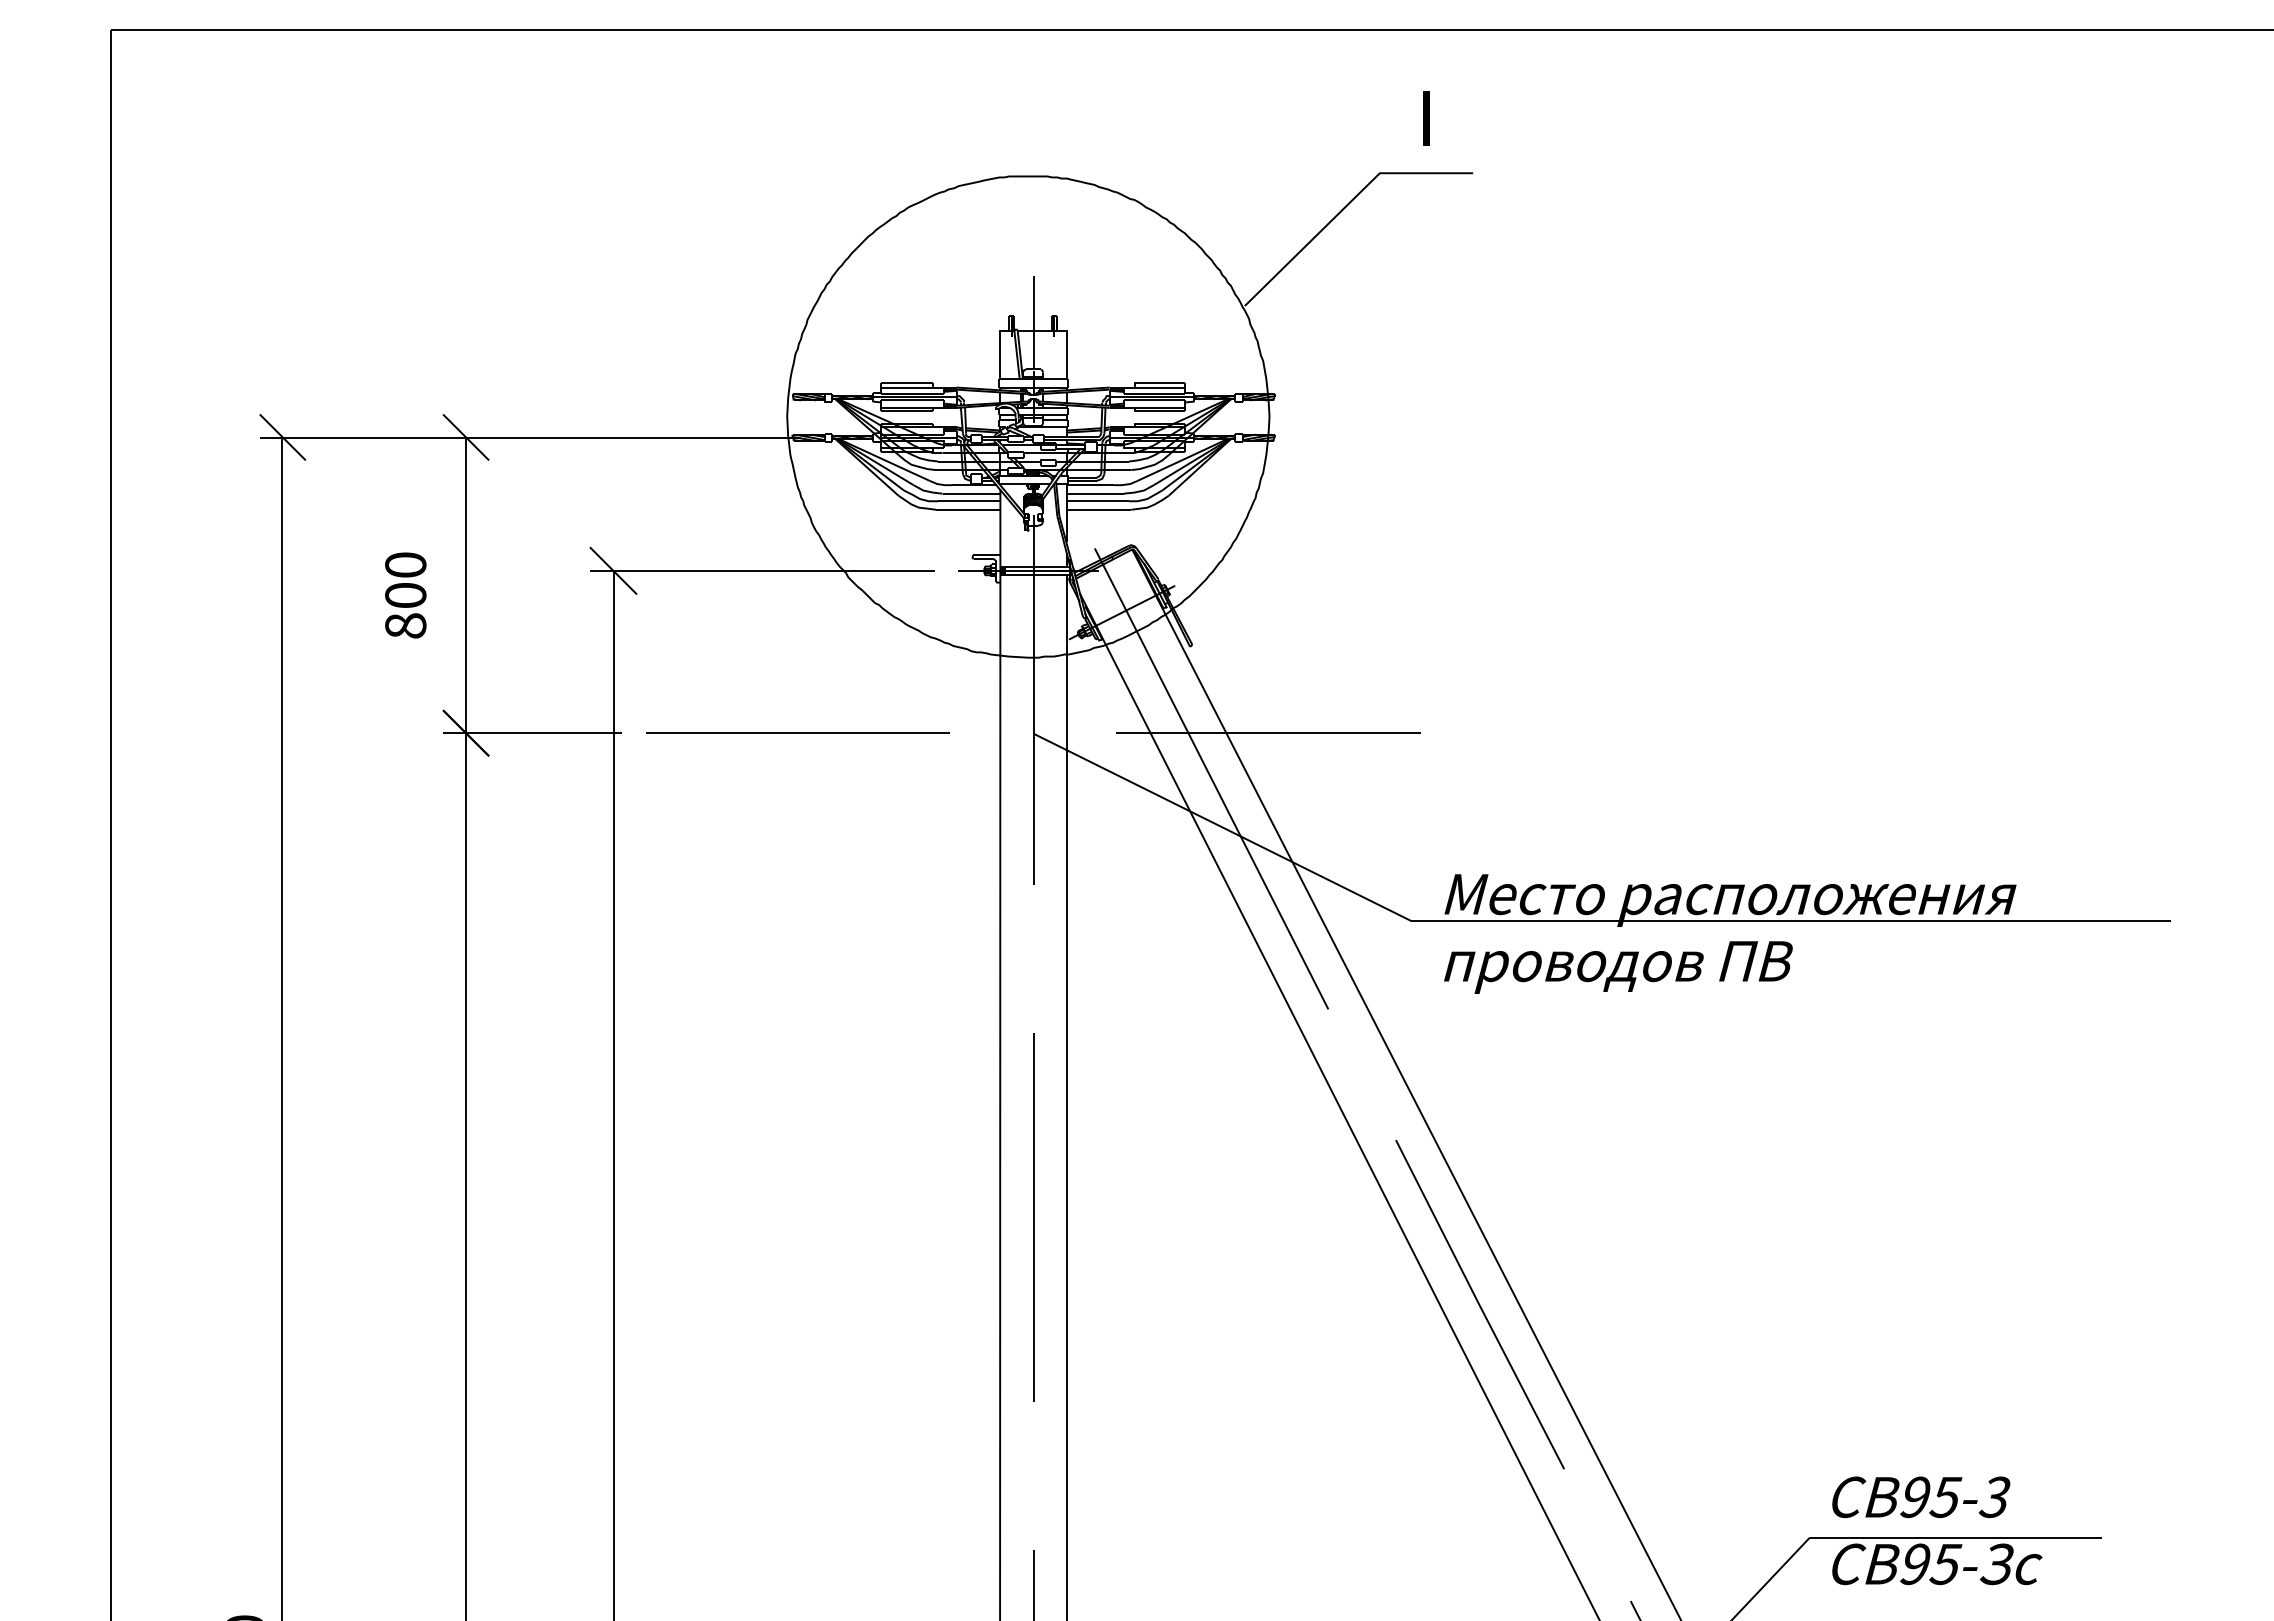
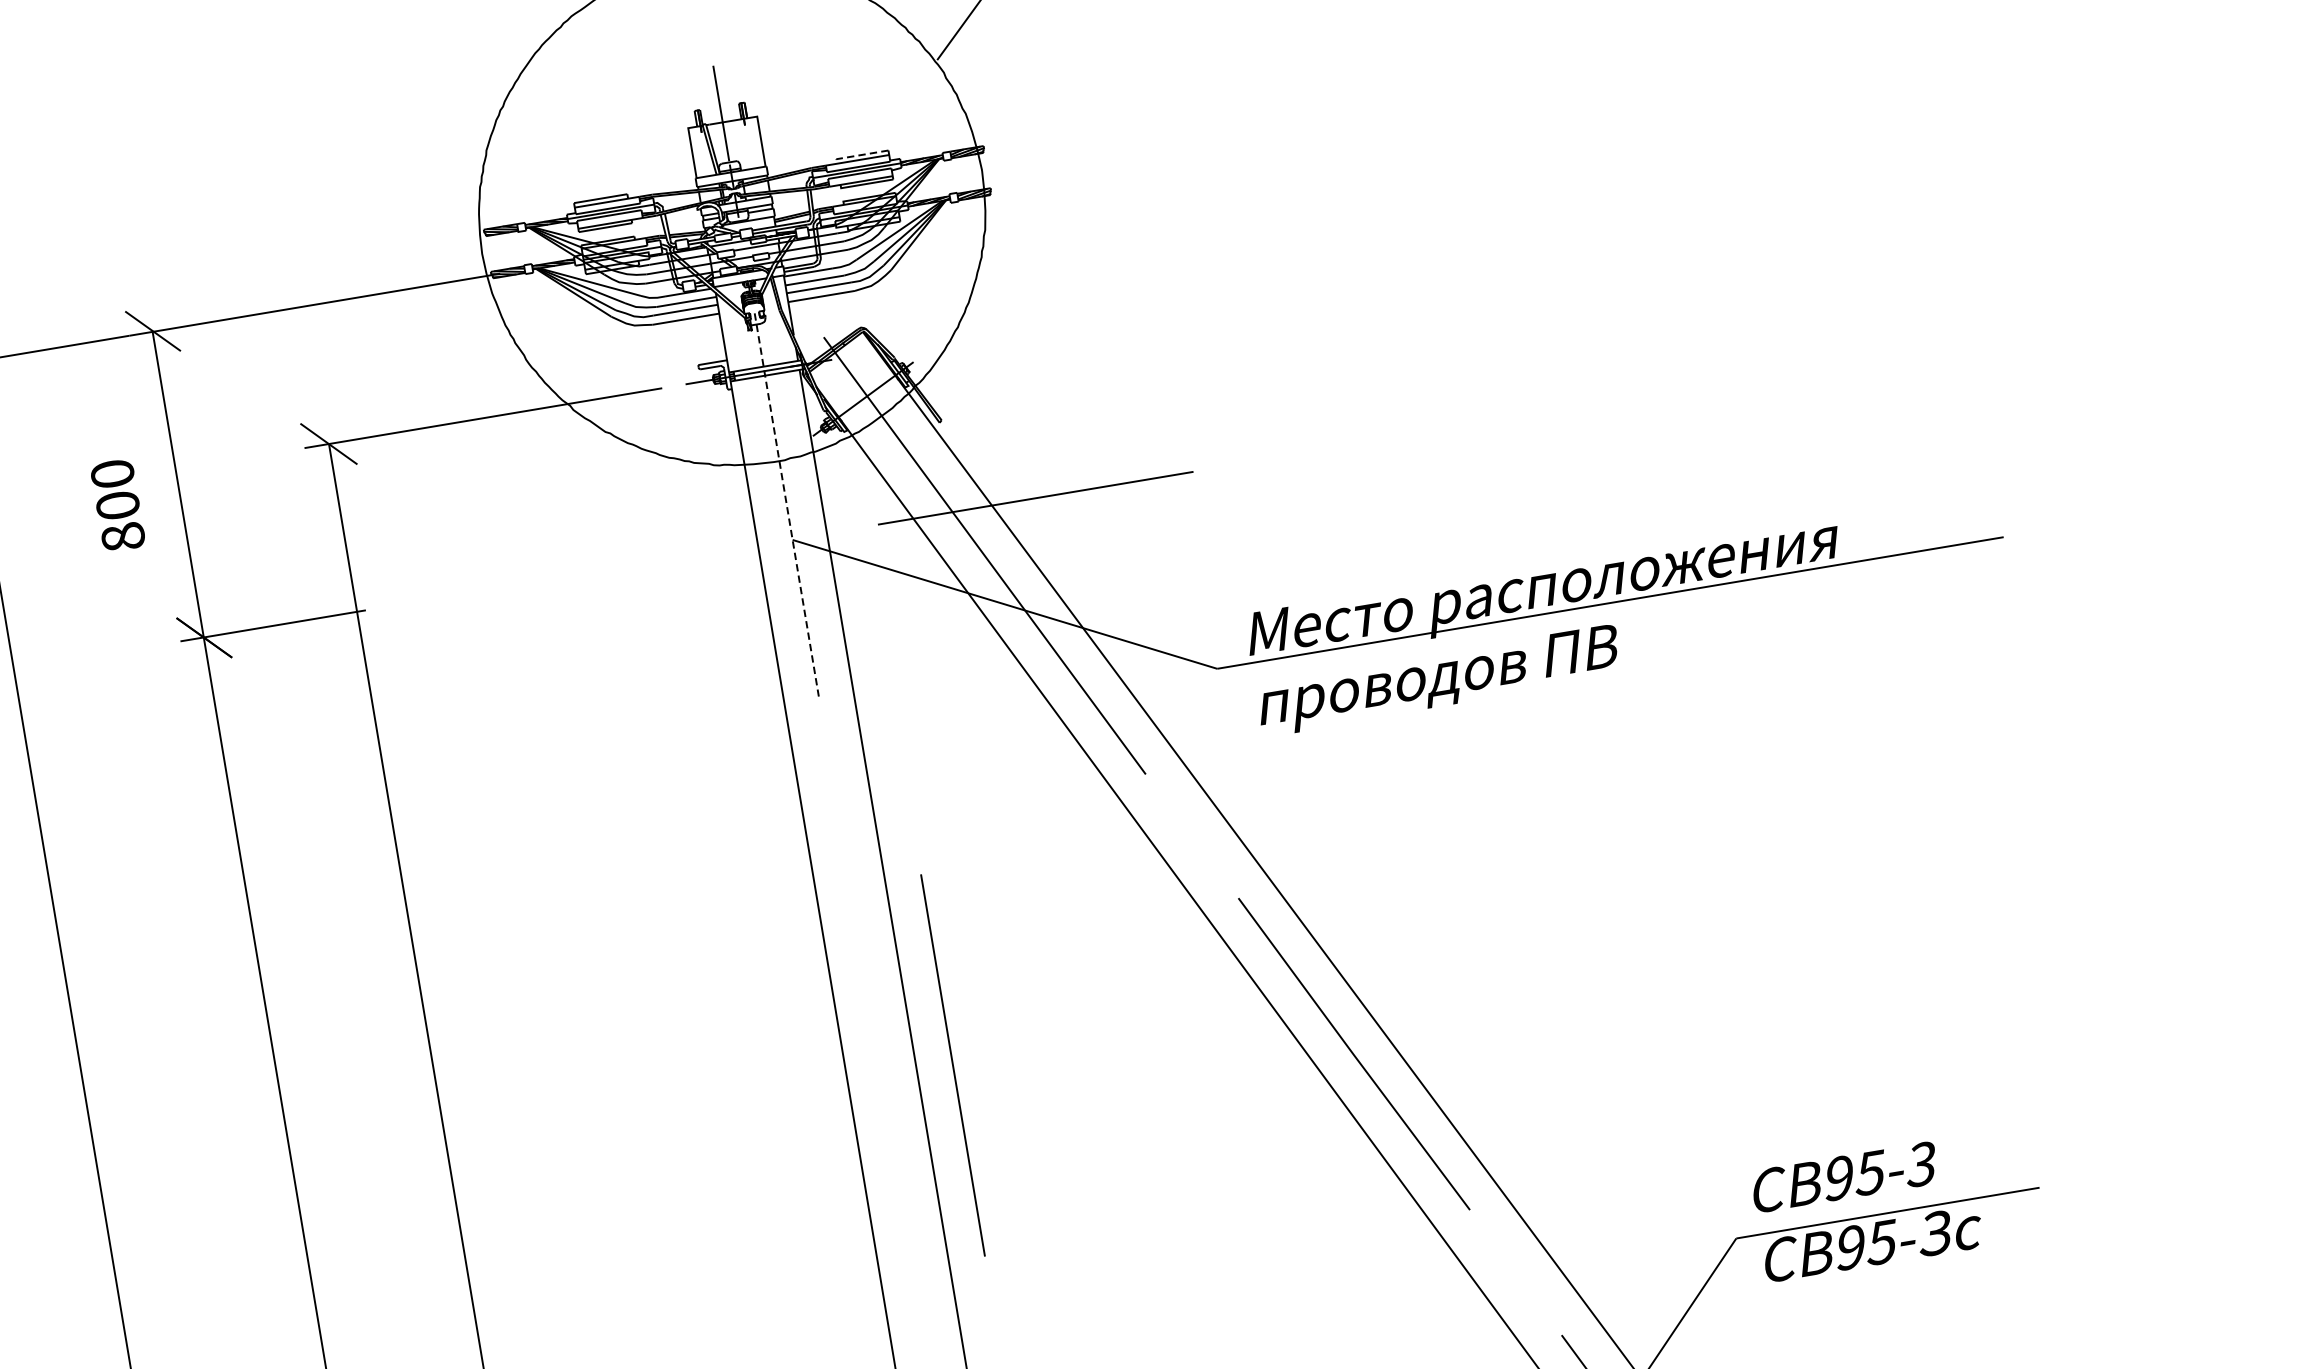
line: (1156, 383) -> (859, 155), solid -> dashed
line: (1033, 699) -> (786, 504), solid -> dashed
line: (797, 732) -> (547, 579), removed
line: (1033, 1217) -> (952, 1065), moved

